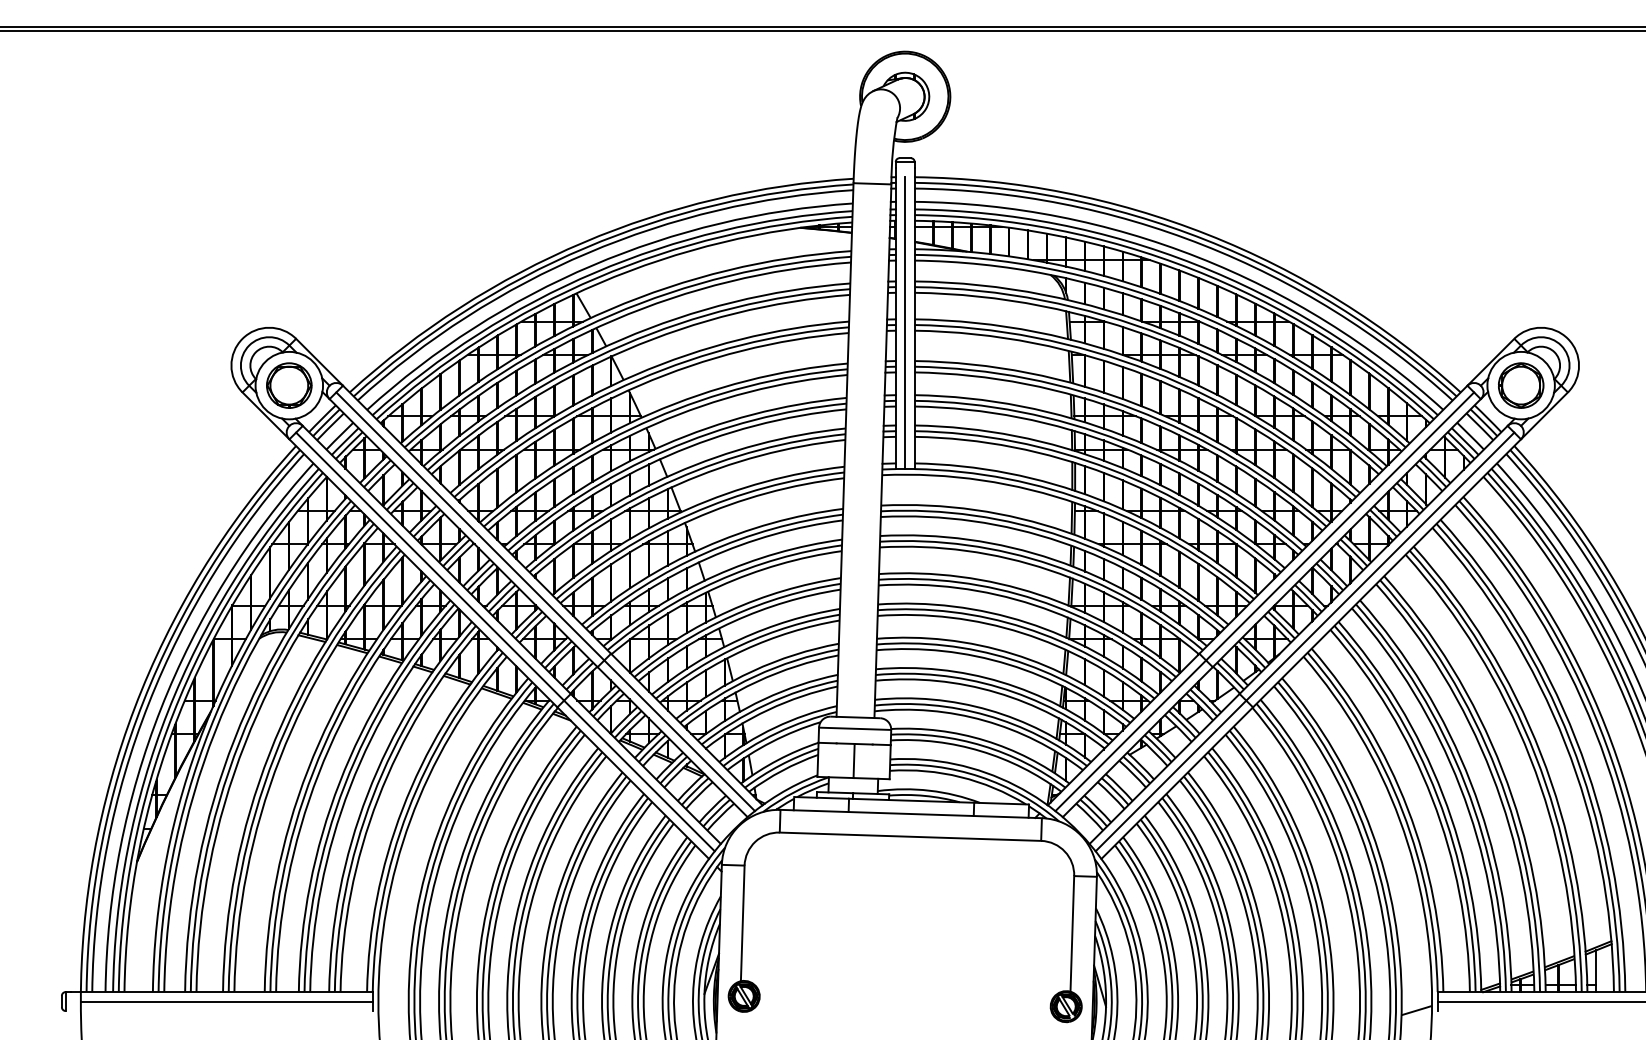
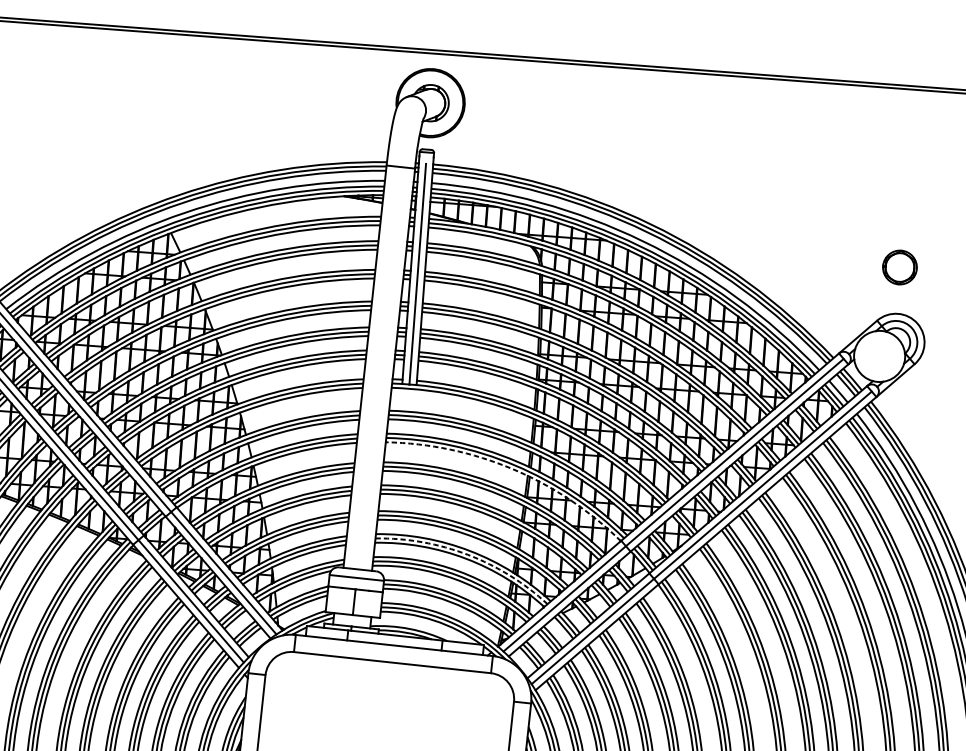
part: (1521, 385) -> (900, 267), moved
arc: (1049, 570) -> (512, 469), solid -> dashed
arc: (998, 687) -> (467, 554), solid -> dashed

